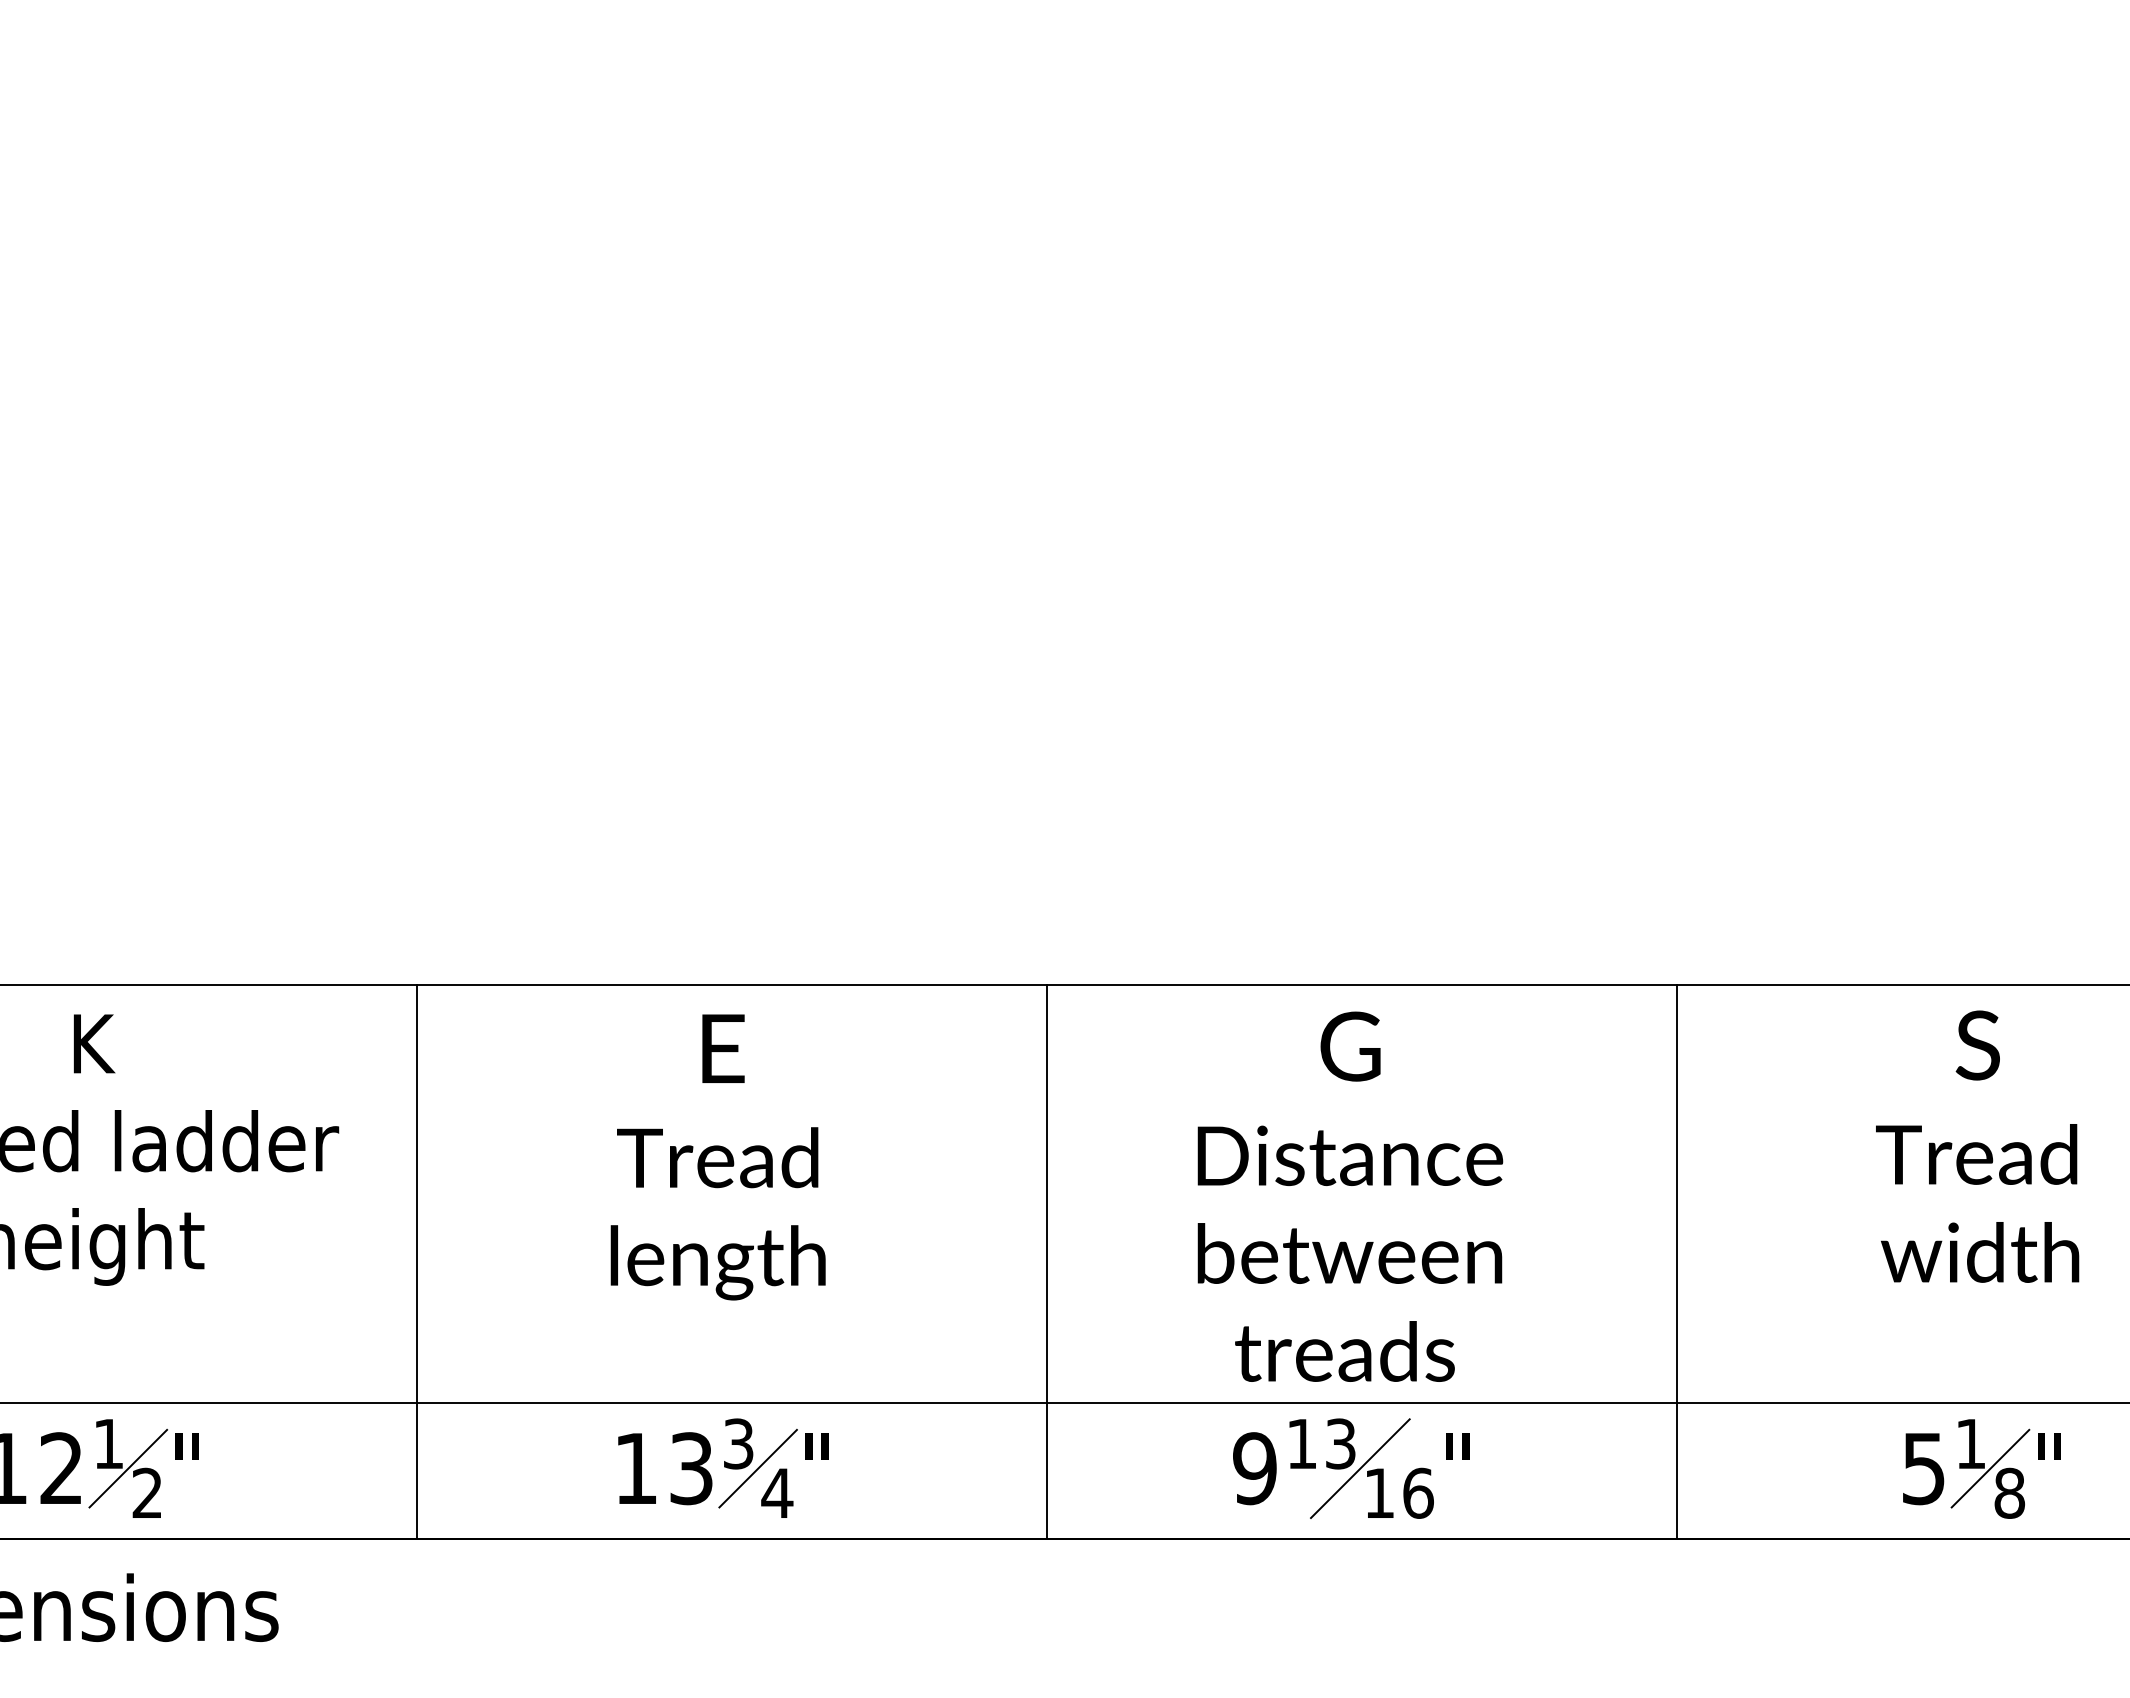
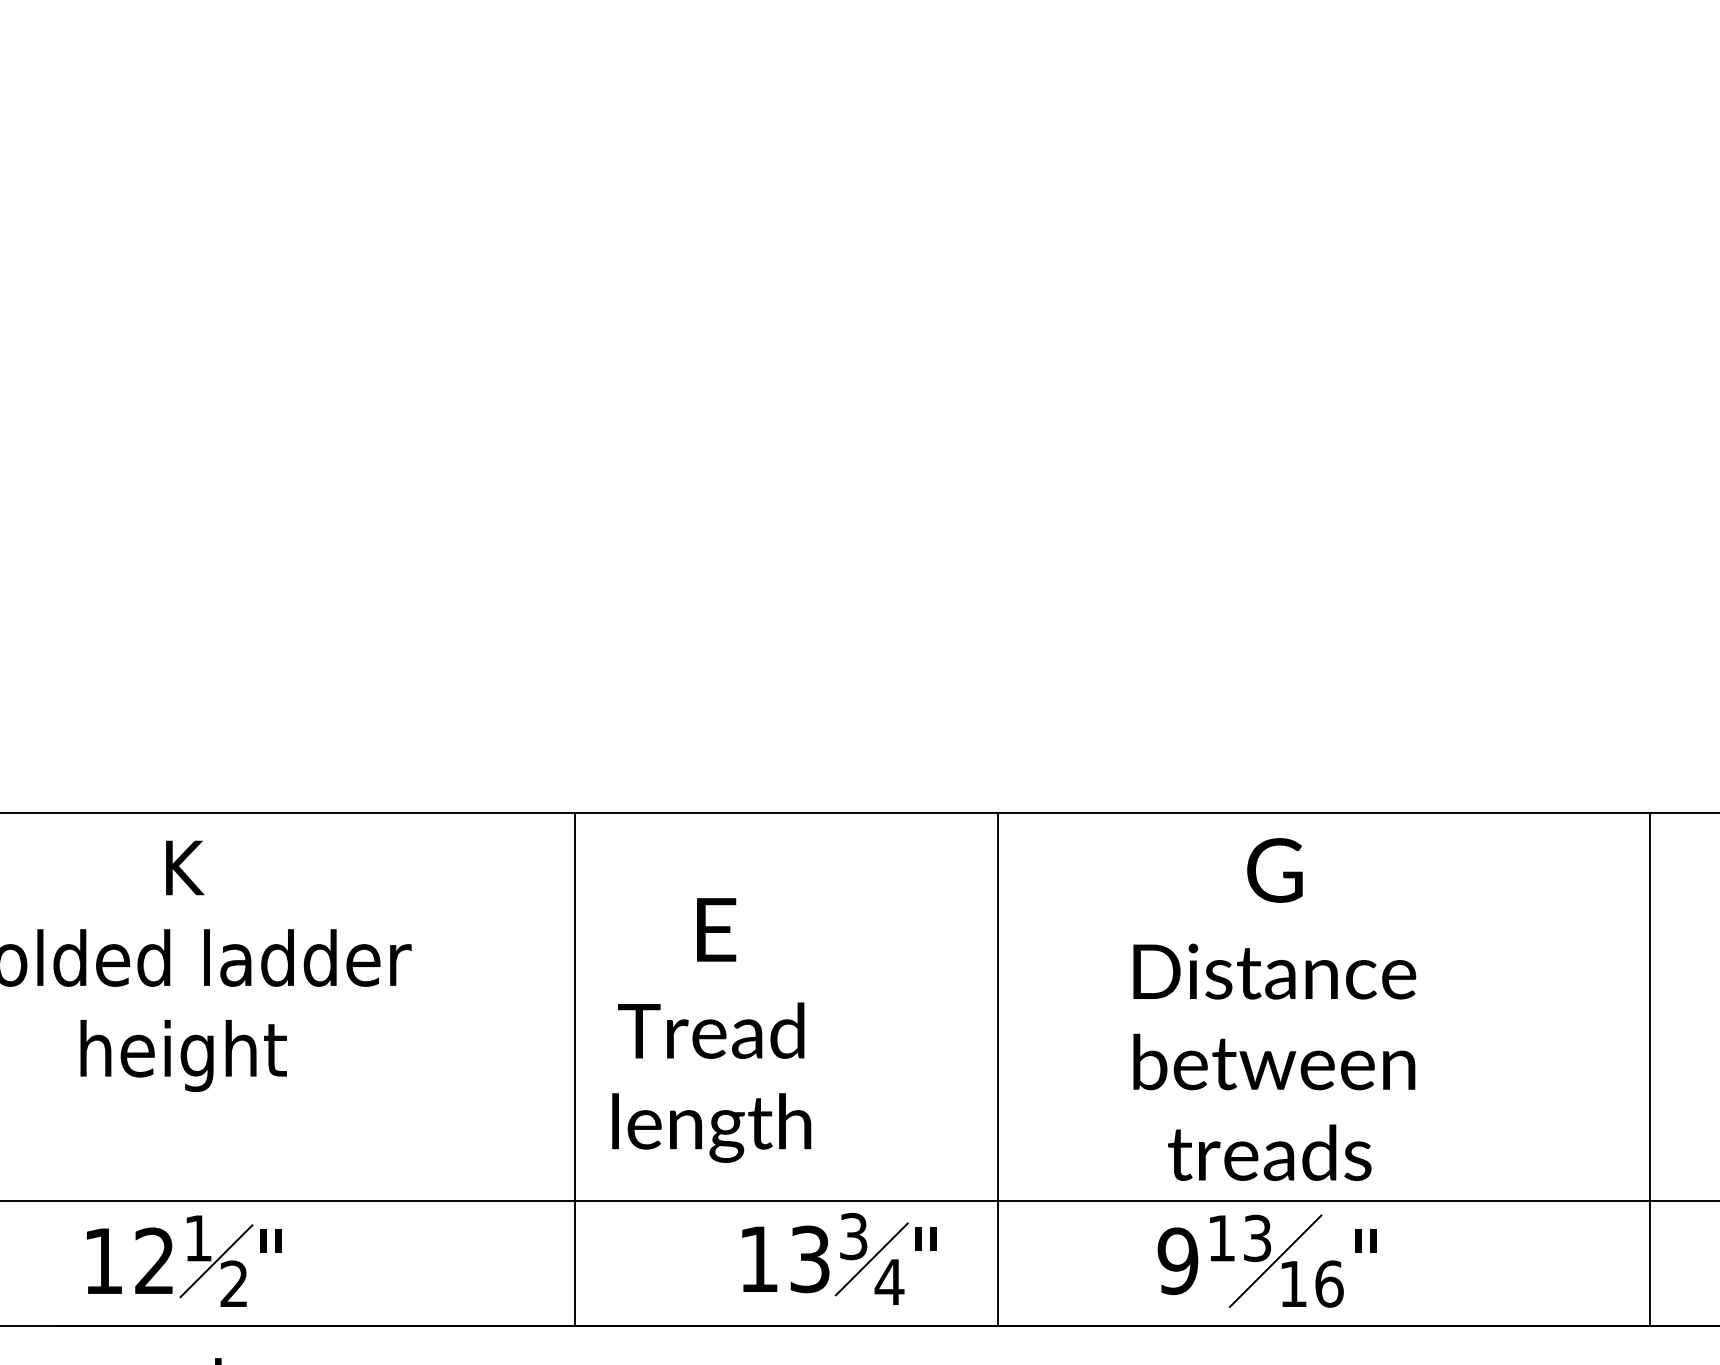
text: (717, 1157) -> (711, 1030), moved
text: (1350, 1196) -> (1274, 1009), moved
line: (416, 1261) -> (574, 1069), moved
line: (1046, 1261) -> (998, 1069), moved
part: (723, 1467) -> (839, 1258), moved
part: (1351, 1468) -> (1267, 1261), moved

